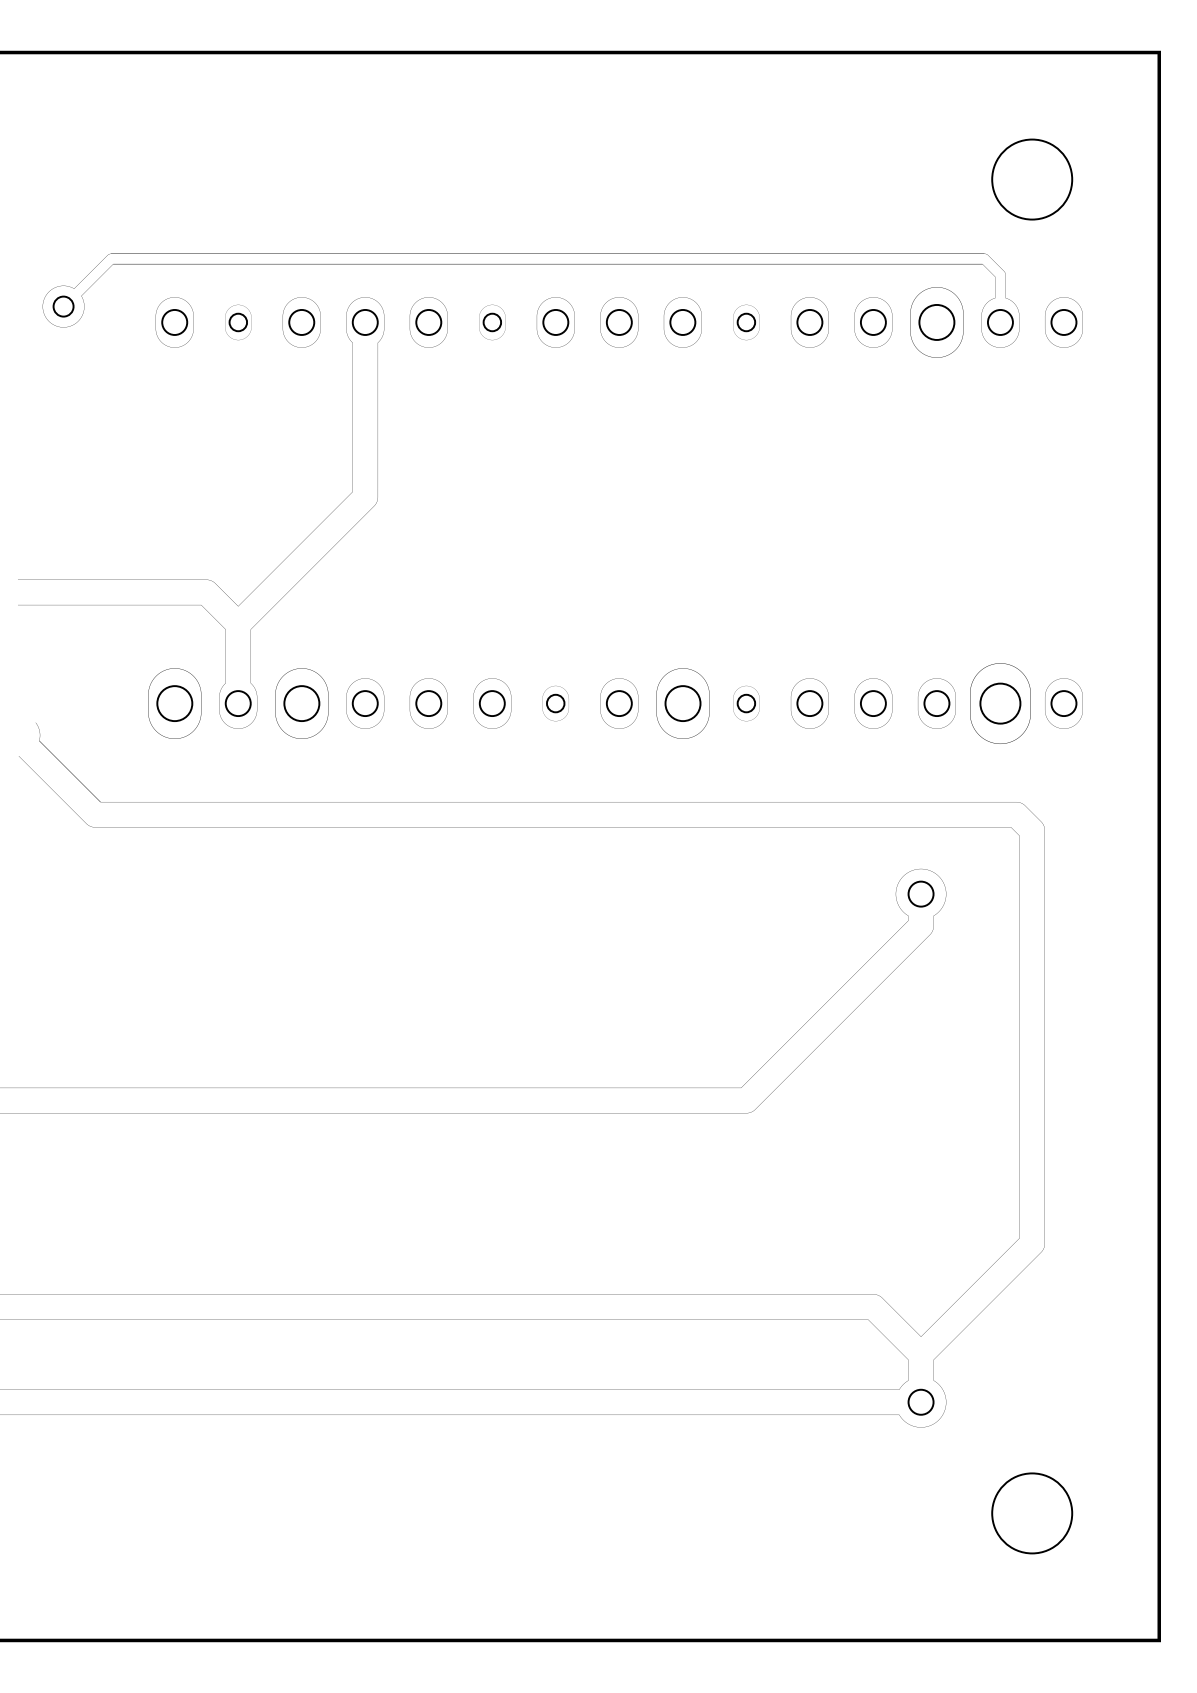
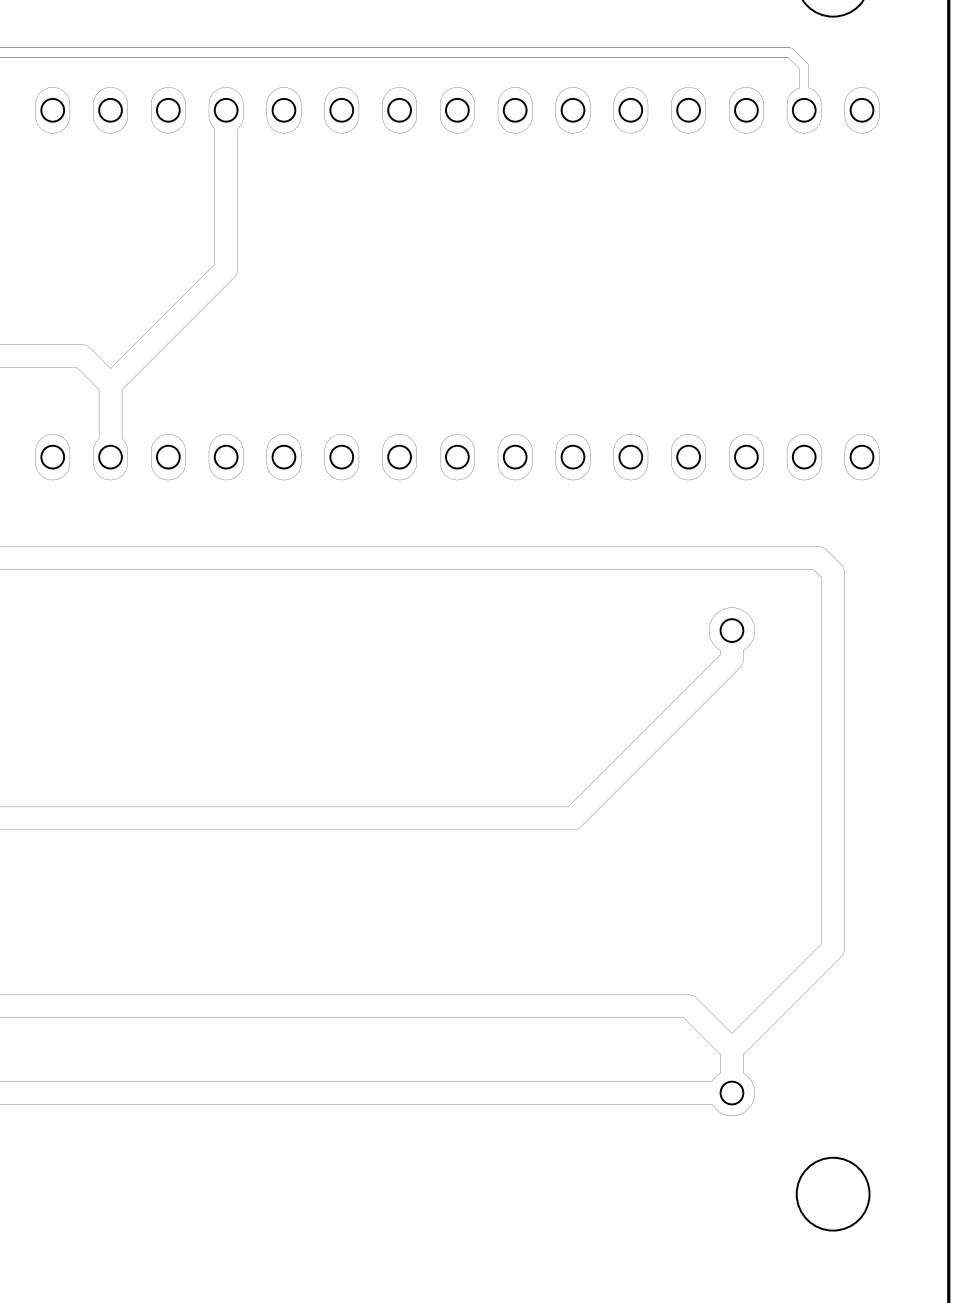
part: (238, 322) -> (110, 110), size x1.43
part: (492, 322) -> (341, 110), size x1.43
part: (746, 322) -> (573, 110), size x1.43
part: (936, 322) -> (746, 110), size x0.71
part: (174, 703) -> (52, 457), size x0.71
part: (301, 703) -> (168, 457), size x0.71
part: (555, 703) -> (399, 457), size x1.43
part: (682, 703) -> (514, 457), size x0.71
part: (746, 703) -> (573, 457), size x1.43
part: (1000, 703) -> (804, 457), size x0.62

